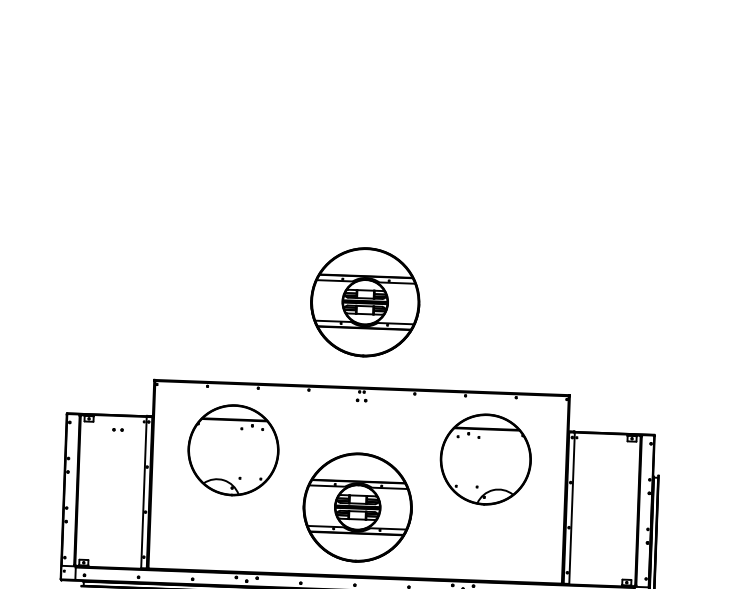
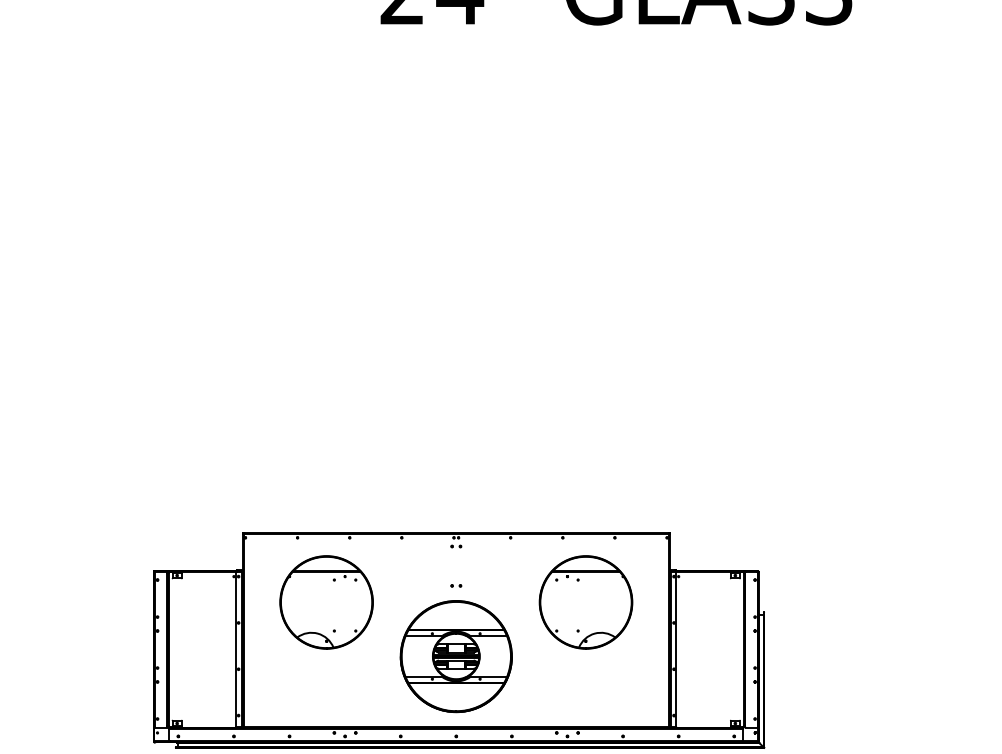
part: (364, 302) -> (455, 445), removed
part: (118, 429) -> (456, 585), moved

